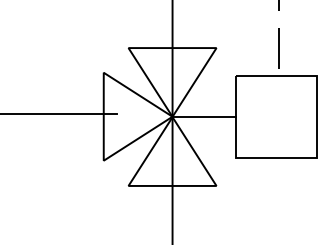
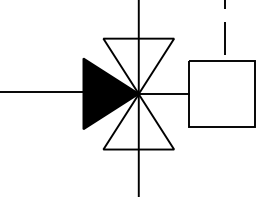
fill: (137, 116) -> (110, 93), added

